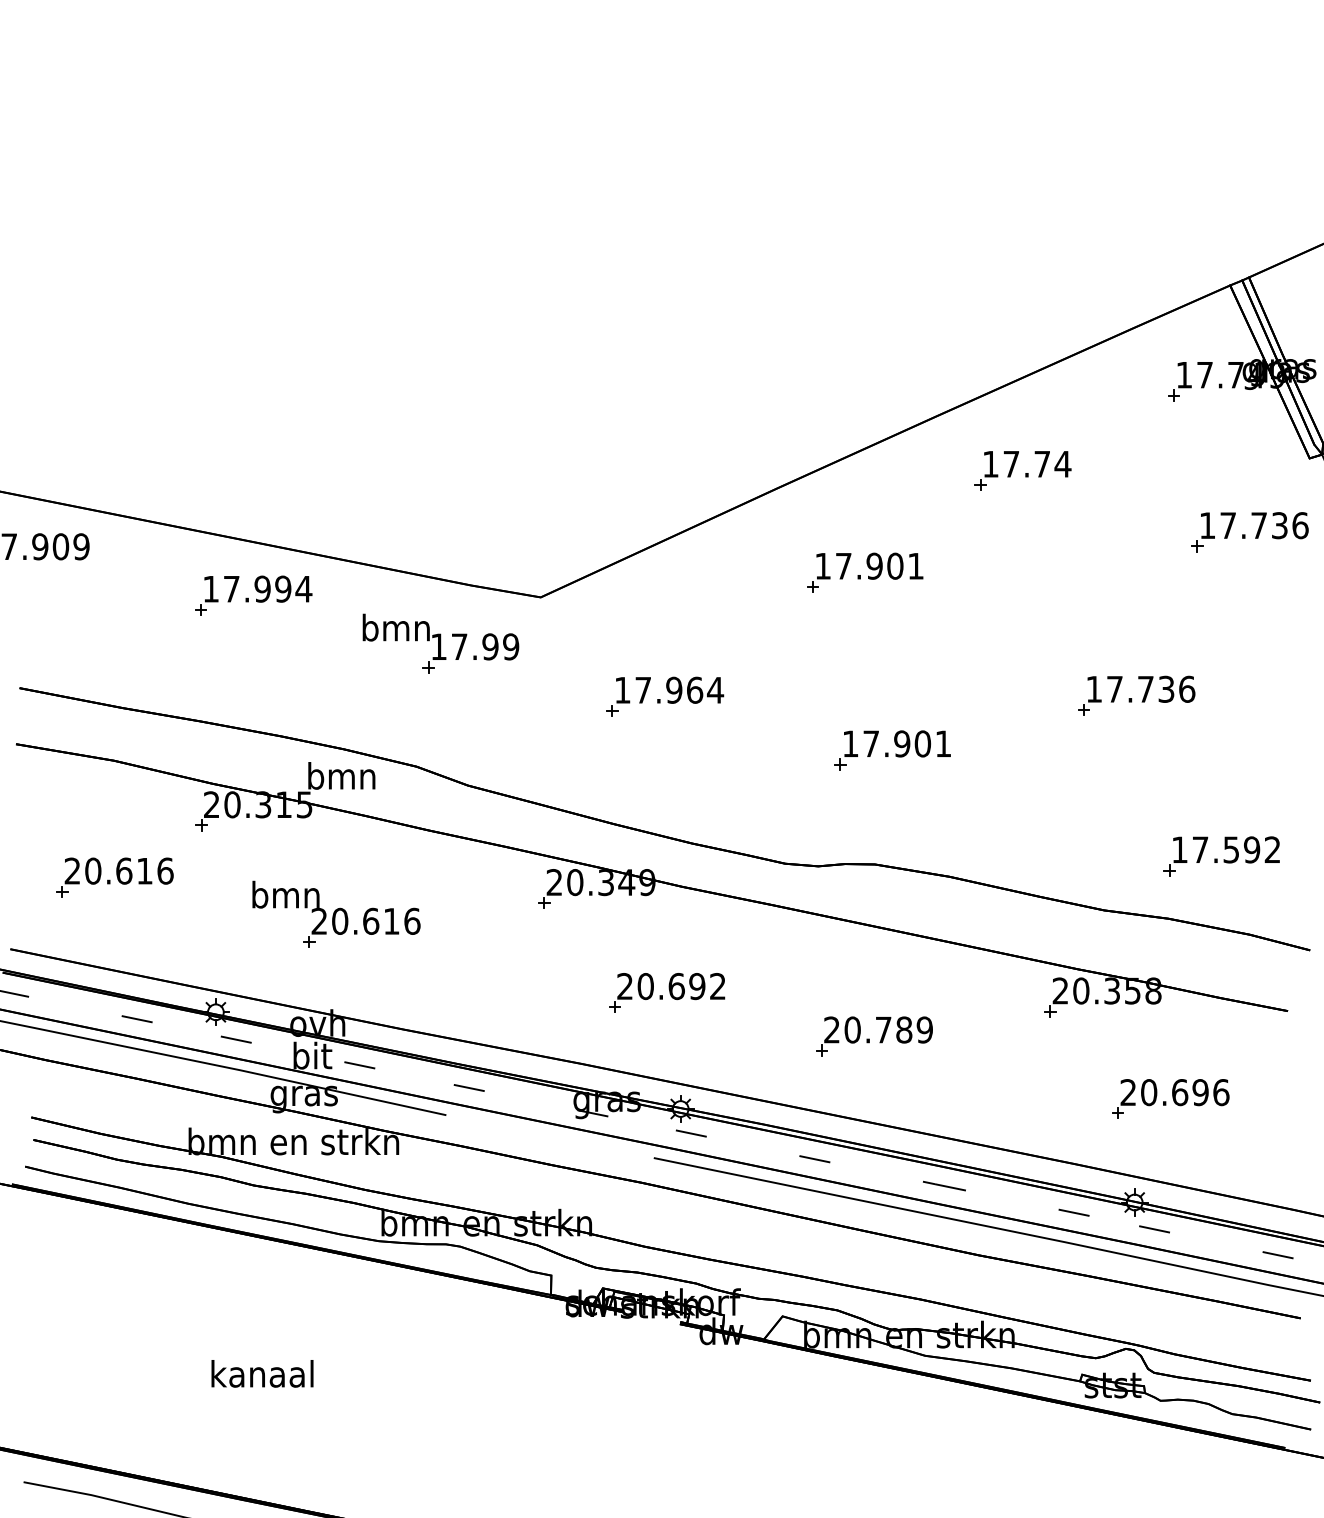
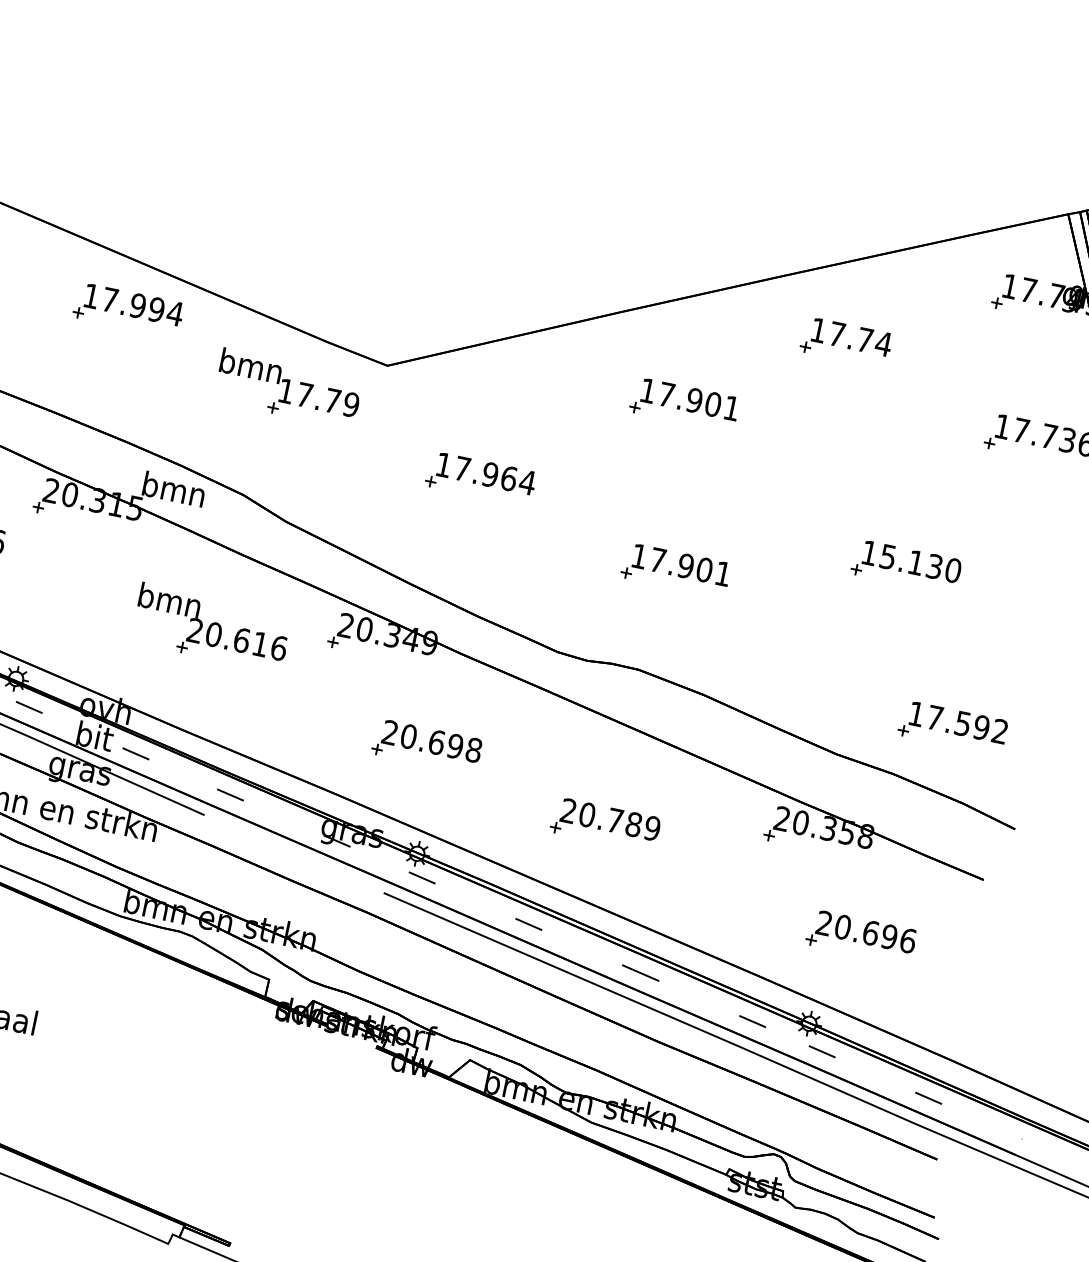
text: (490, 646) -> (332, 400), 17.99 -> 17.79
text: (1151, 688) -> (921, 563), 17.736 -> 15.130
part: (336, 913) -> (212, 626), moved
text: (718, 986) -> (474, 750), 20.692 -> 20.698

